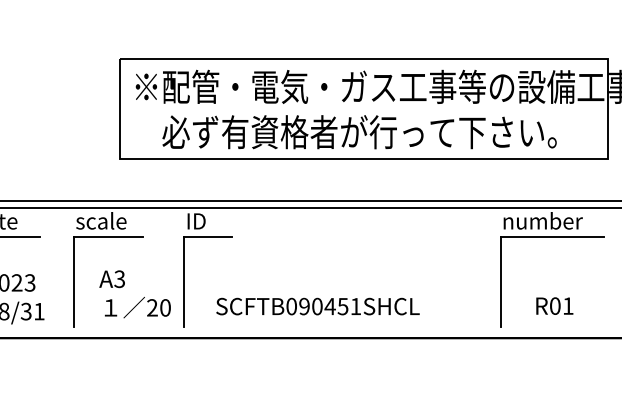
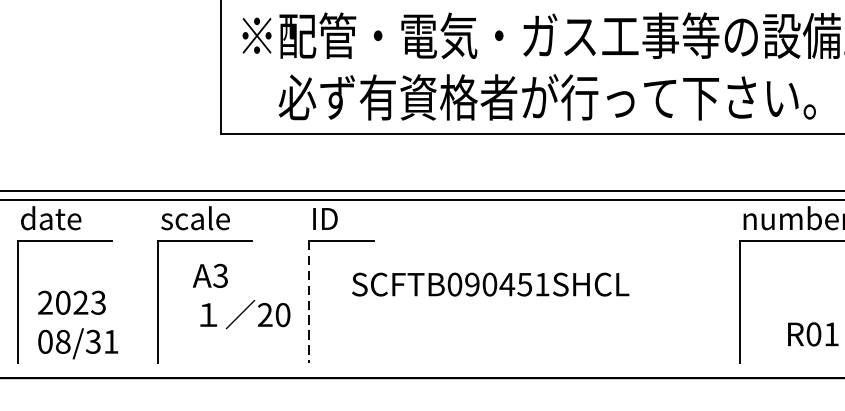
line: (184, 282) -> (308, 302), solid -> dashed
text: (134, 294) -> (240, 296), moved
text: (317, 306) -> (490, 284), moved

